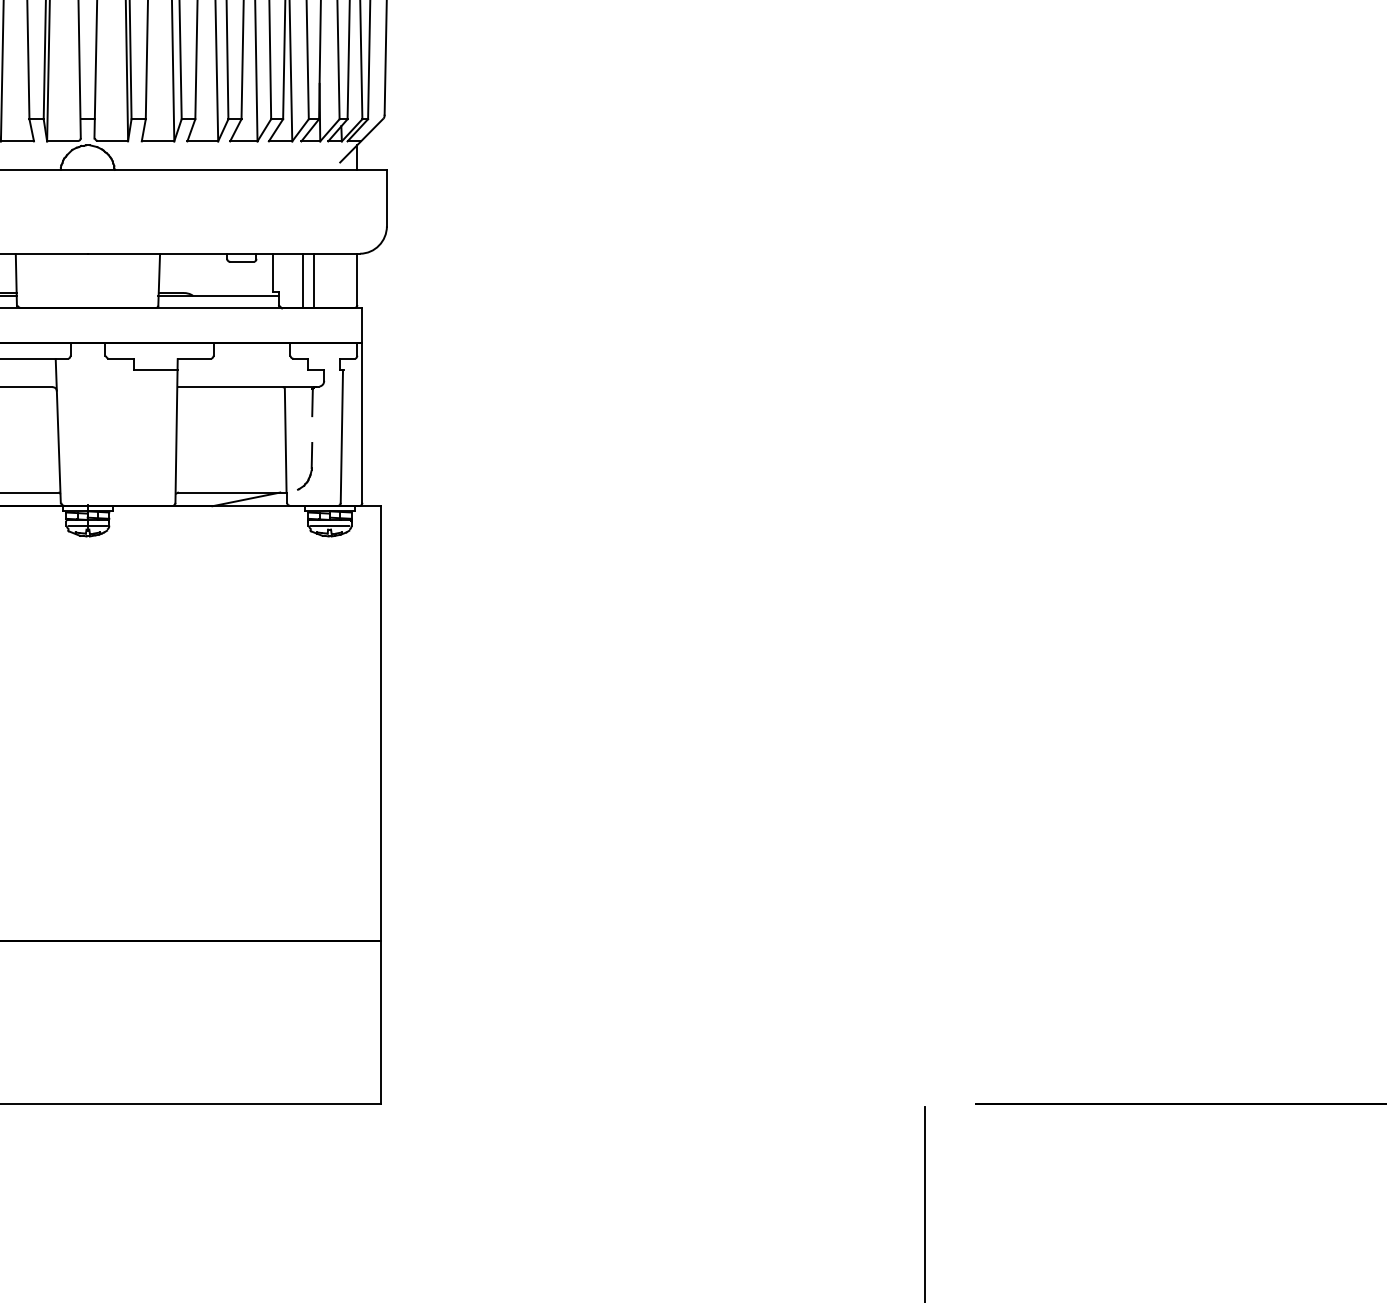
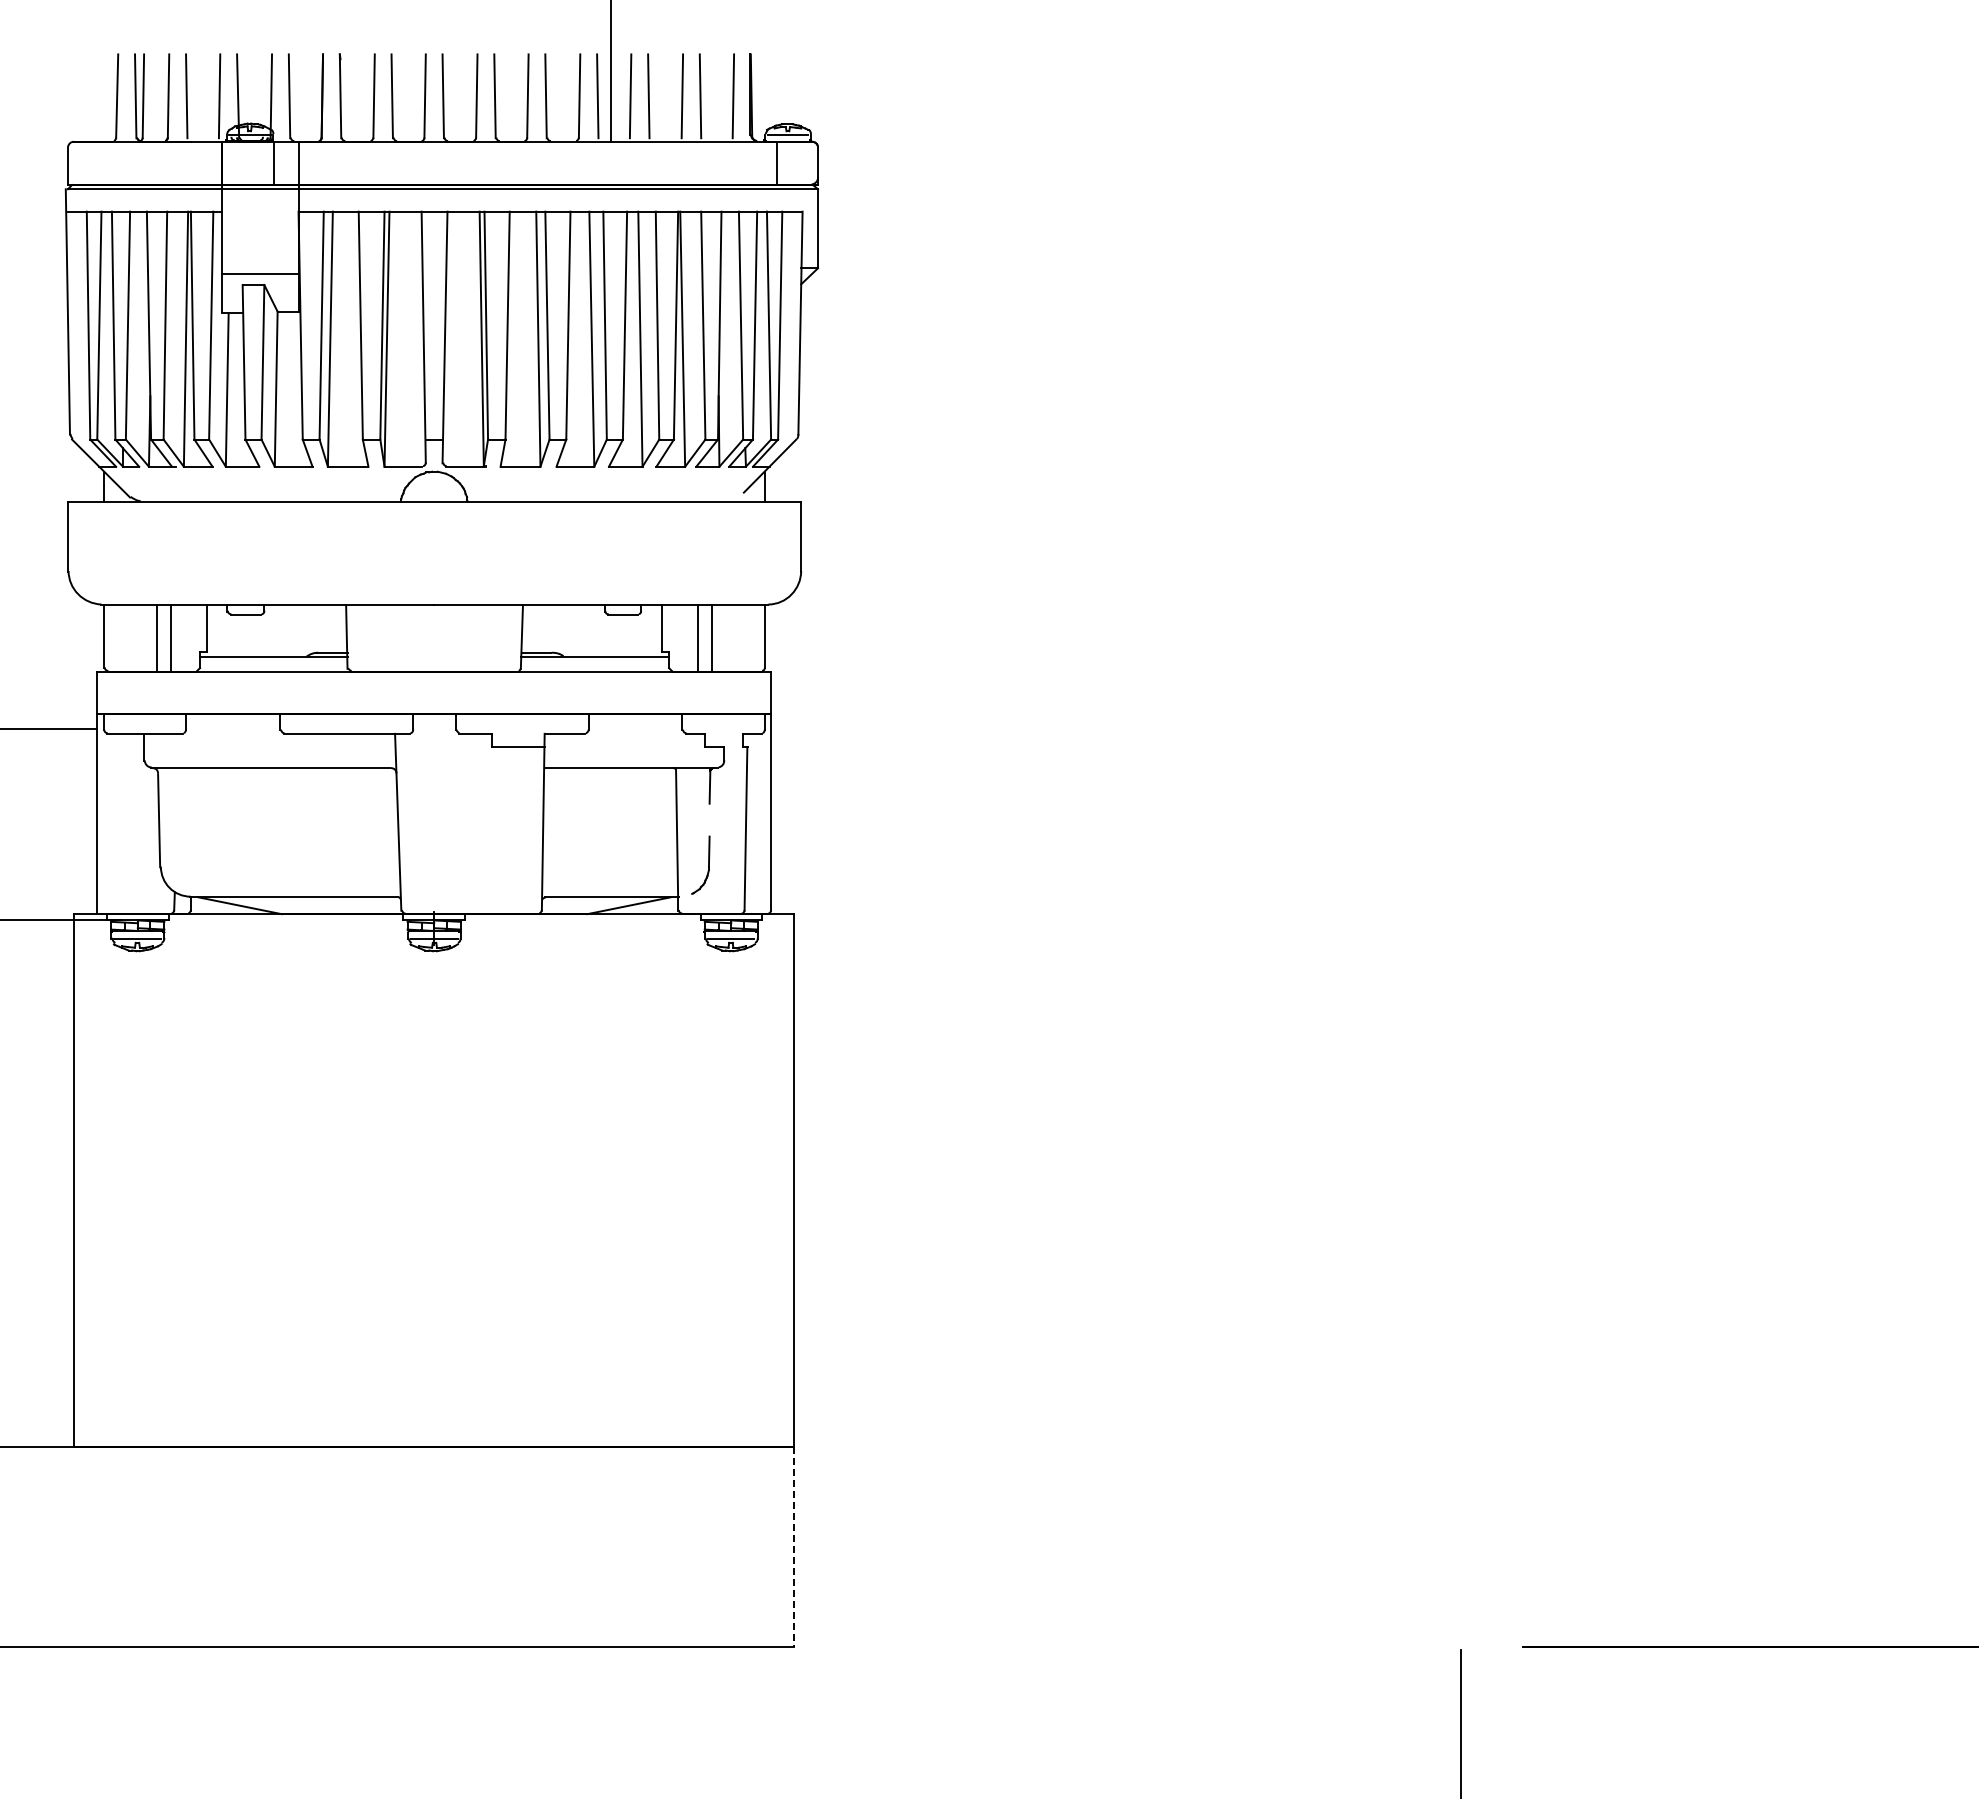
line: (381, 1022) -> (794, 1547), solid -> dashed

